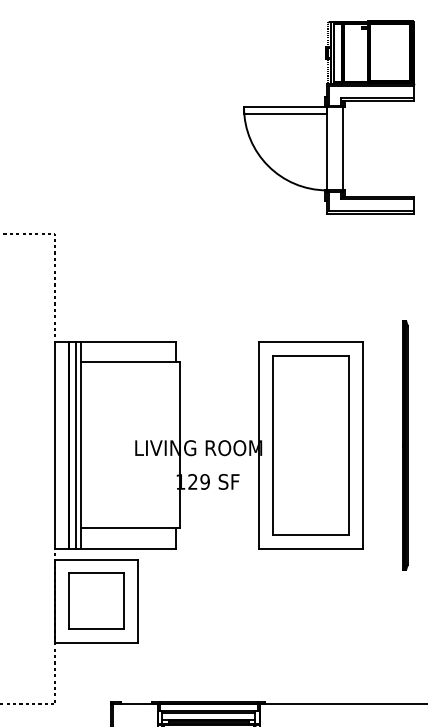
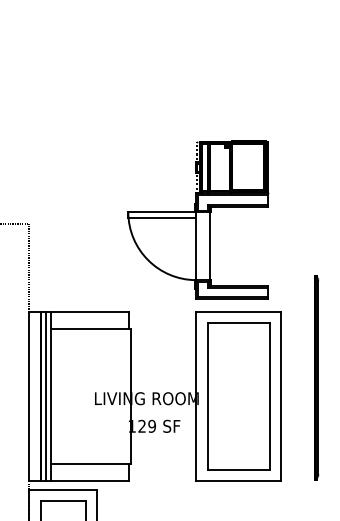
part: (329, 117) -> (198, 220), moved
part: (405, 445) -> (316, 377), moved

